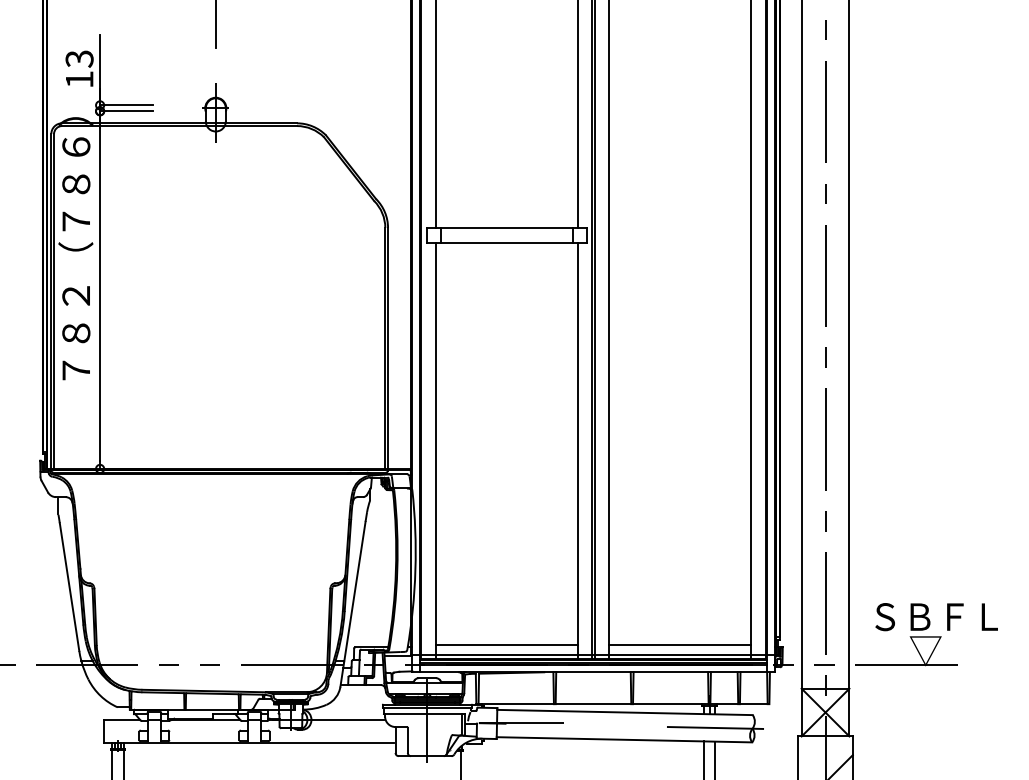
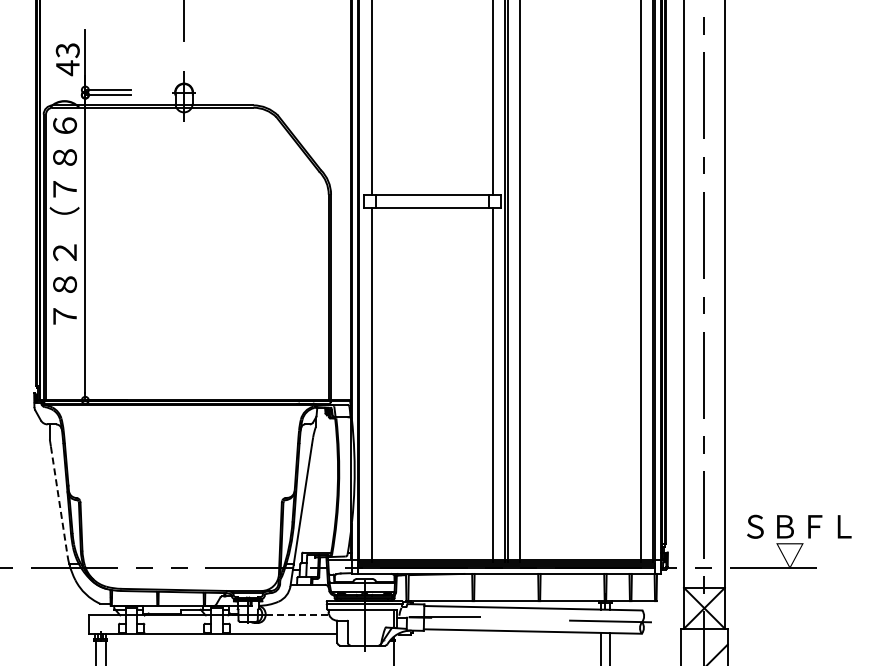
text: (79, 80) -> (67, 68), 13 -> 43
line: (69, 587) -> (59, 501), solid -> dashed
line: (505, 644) -> (431, 550), removed
line: (680, 644) -> (580, 550), removed
line: (348, 719) -> (297, 614), solid -> dashed

